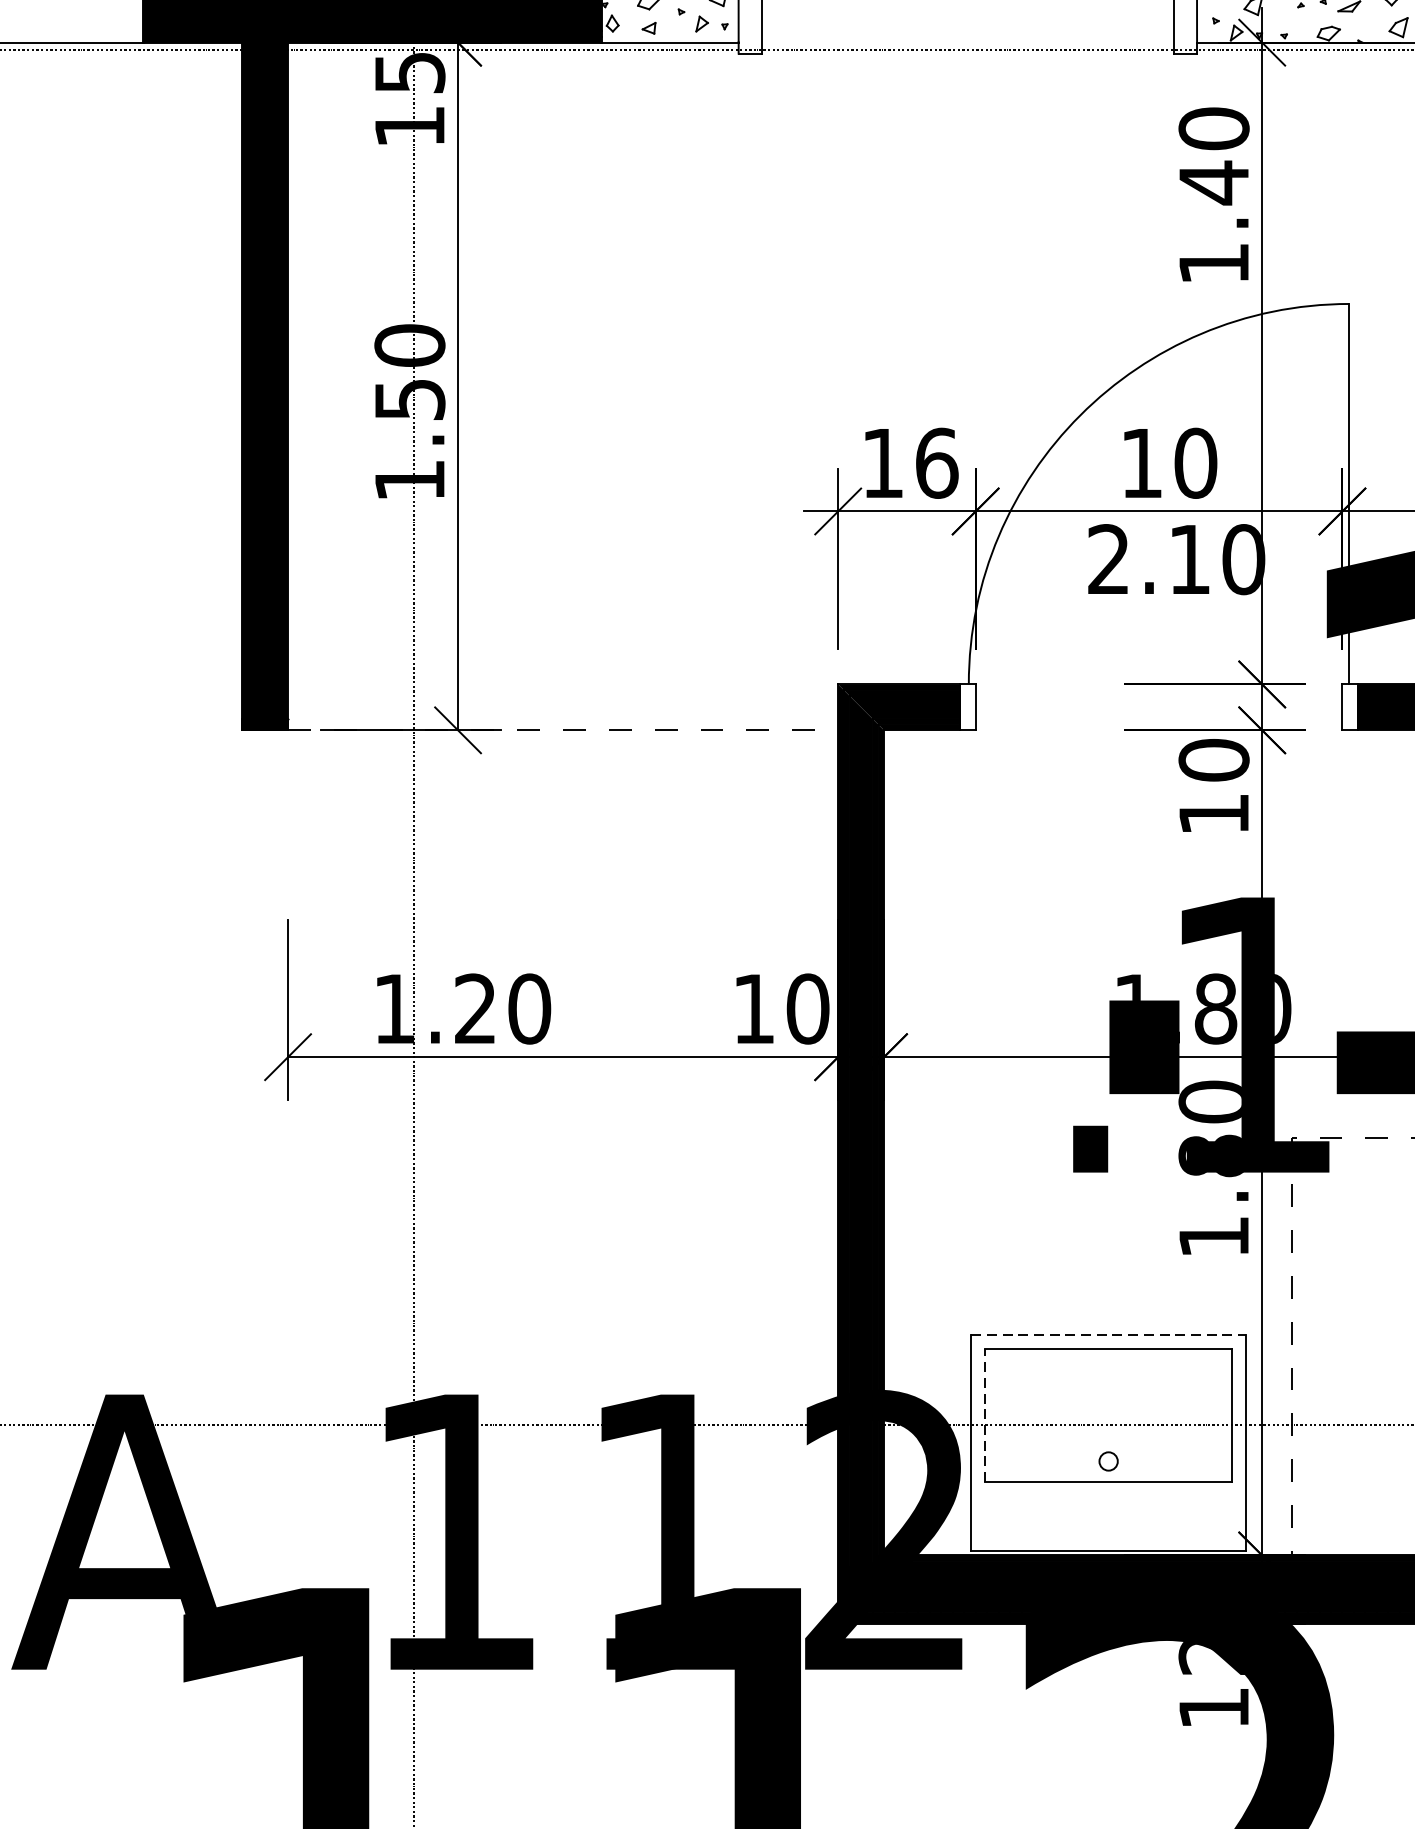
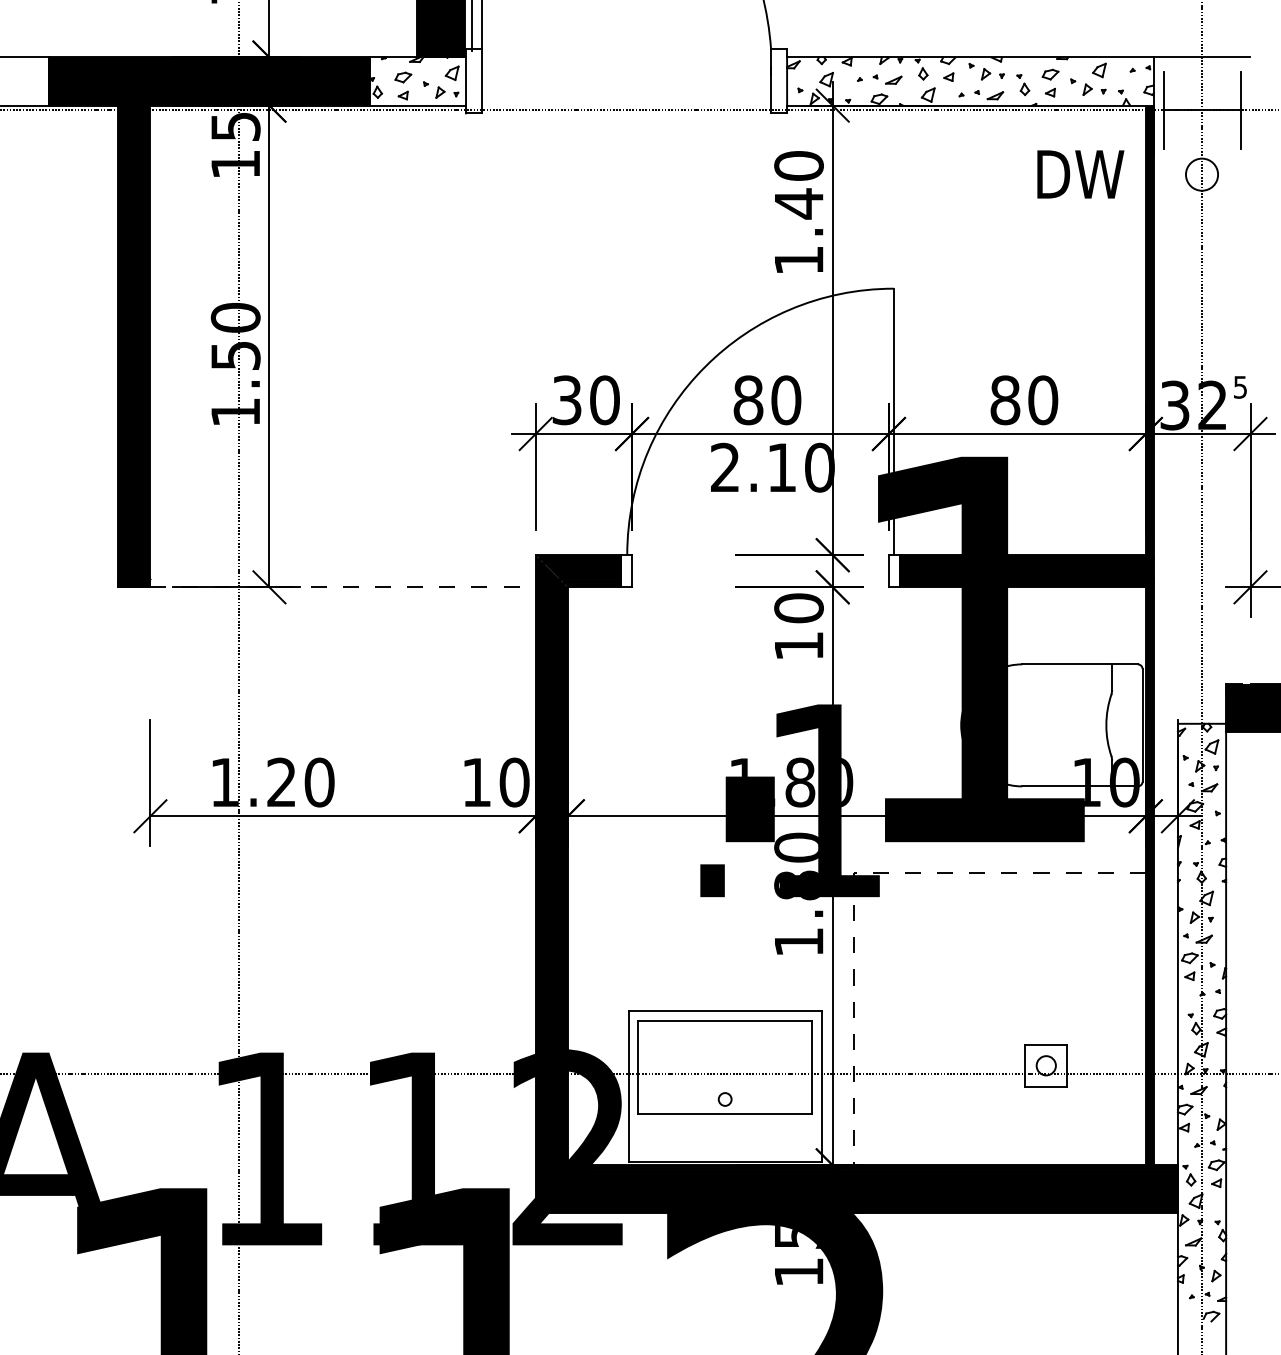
text: (910, 463) -> (586, 400), 16 -> 30
text: (1141, 463) -> (748, 400), 10 -> 80
line: (1109, 1335) -> (725, 1011), dashed -> solid
line: (984, 1415) -> (638, 1067), dashed -> solid
text: (1210, 1657) -> (796, 1236), 12 -> 15

